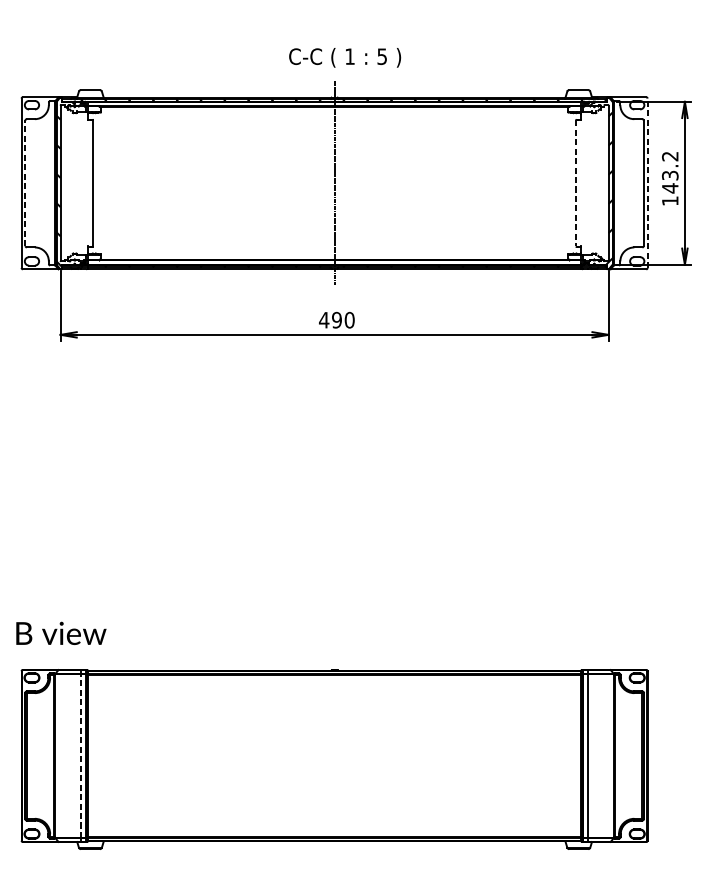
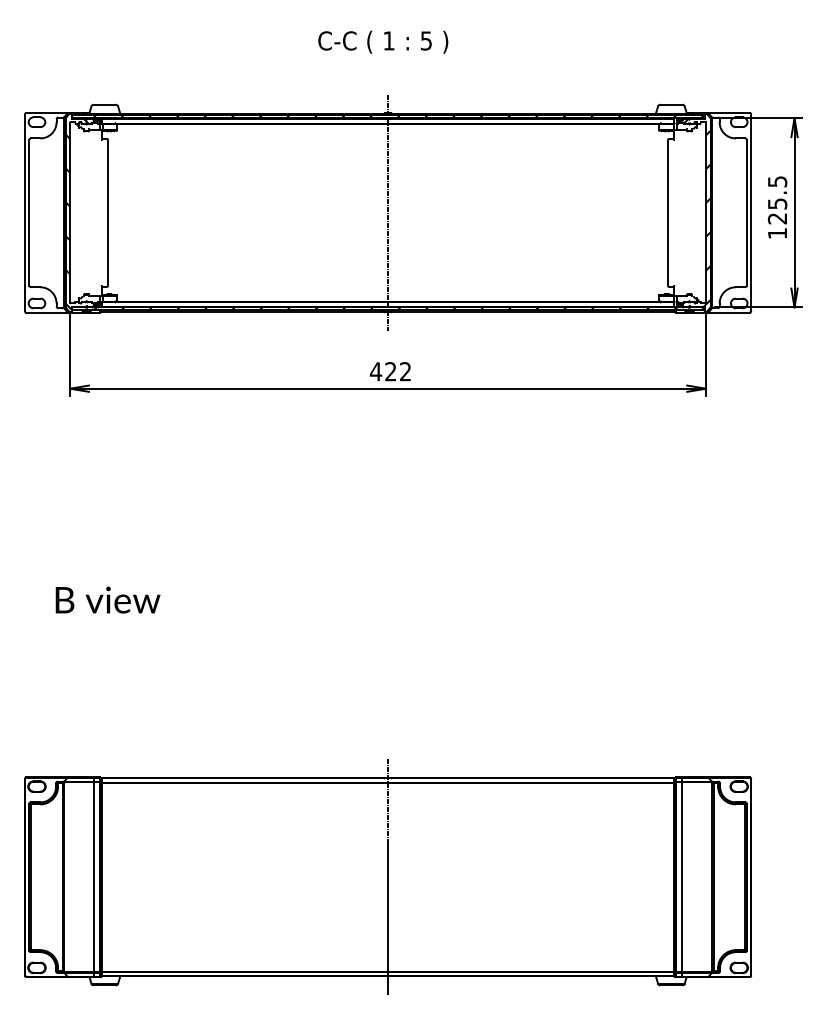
text: (345, 57) -> (383, 41), moved
text: (670, 172) -> (777, 200), 143.2 -> 125.5
line: (25, 182) -> (29, 212), dashed -> solid
line: (647, 182) -> (751, 212), dashed -> solid
line: (576, 183) -> (668, 213), dashed -> solid
text: (343, 320) -> (398, 371), 490 -> 422
text: (60, 632) -> (107, 599), moved
line: (81, 755) -> (94, 876), dashed -> solid
line: (334, 756) -> (388, 877), added

